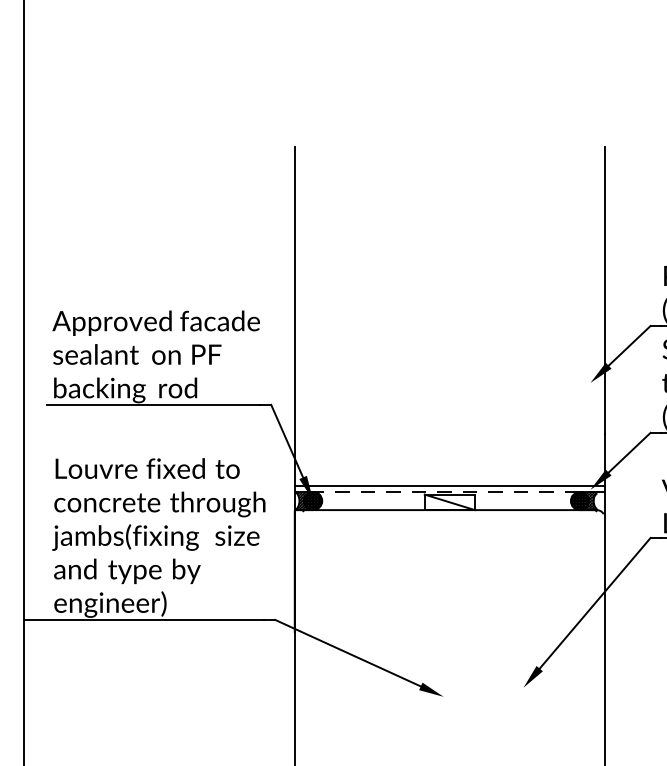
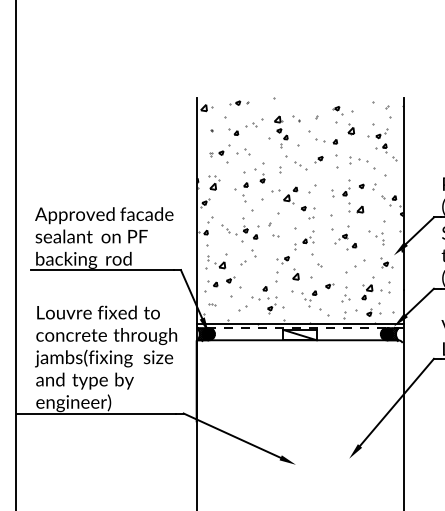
hatch: (448, 315) -> (299, 210), added

